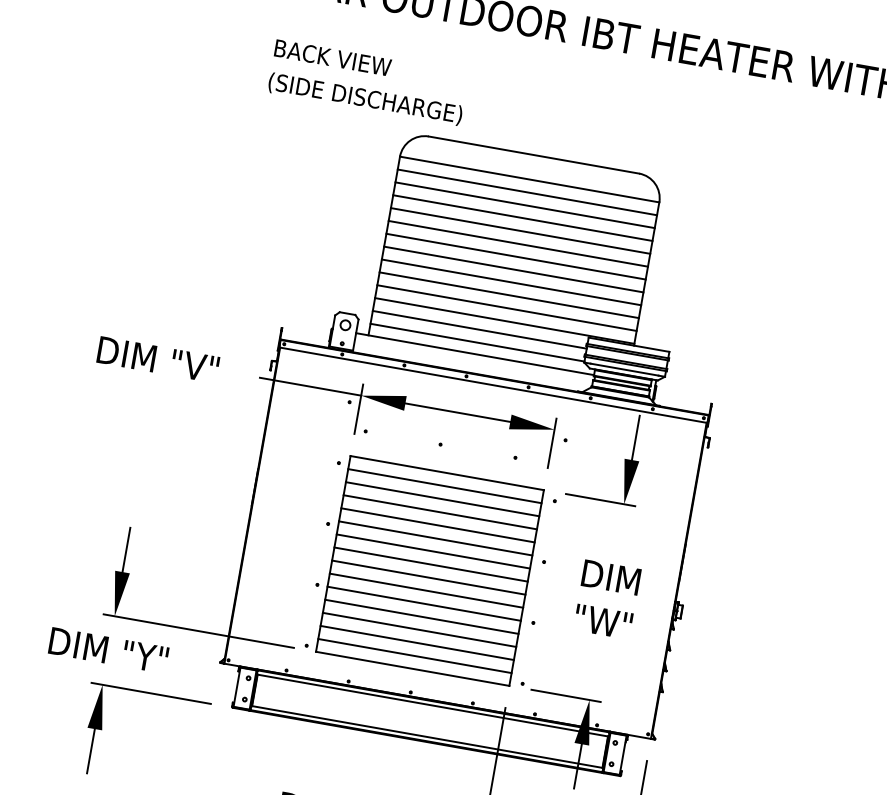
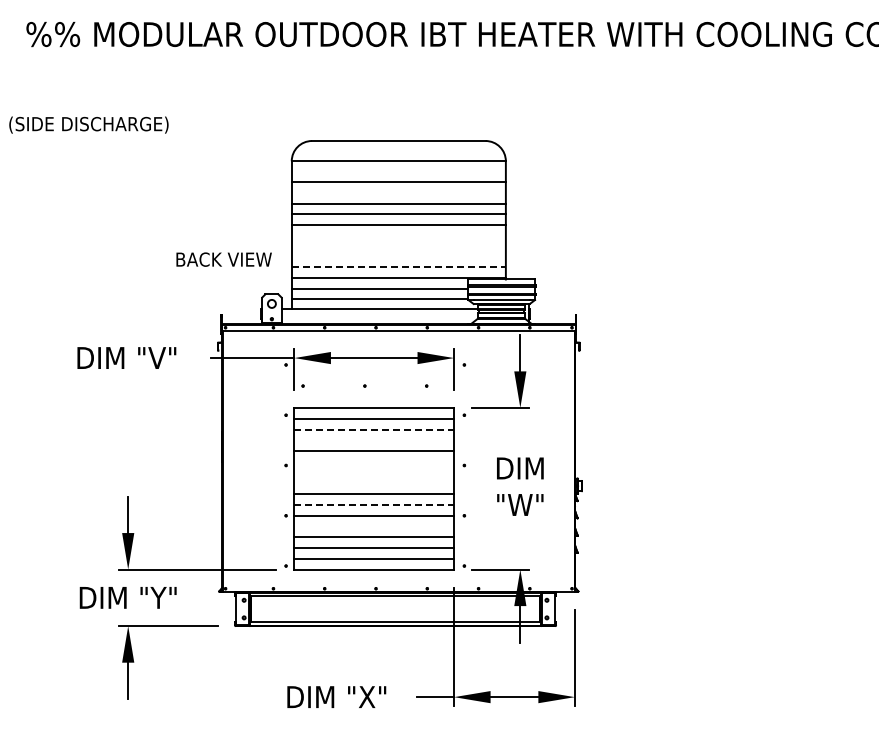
text: (332, 57) -> (223, 259), moved
text: (365, 98) -> (88, 124), moved
line: (527, 191) -> (398, 171), removed
line: (522, 218) -> (398, 193), removed
line: (513, 269) -> (398, 235), removed
line: (511, 282) -> (398, 246), removed
line: (508, 294) -> (398, 256), removed
line: (507, 308) -> (399, 267), solid -> dashed
line: (442, 499) -> (374, 429), solid -> dashed
line: (440, 512) -> (374, 440), removed
line: (436, 538) -> (374, 461), removed
line: (433, 551) -> (374, 472), removed
line: (431, 564) -> (374, 483), removed
line: (426, 591) -> (374, 505), solid -> dashed
line: (422, 616) -> (374, 526), removed

